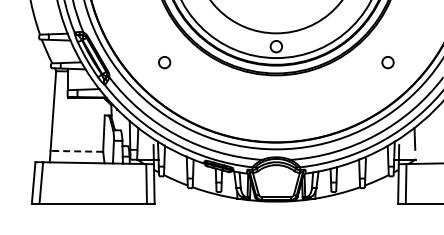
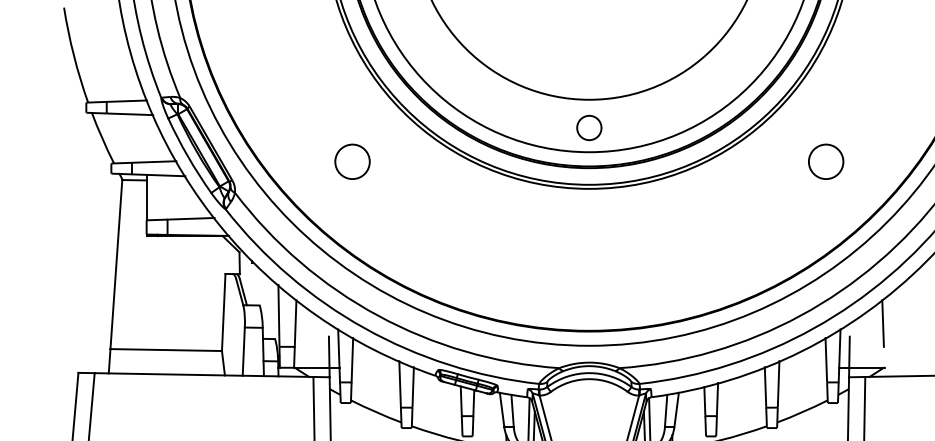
circle: (164, 62) -> (352, 161), size x1.43
circle: (387, 62) -> (825, 161), size x1.43
line: (76, 151) -> (165, 350), dashed -> solid

